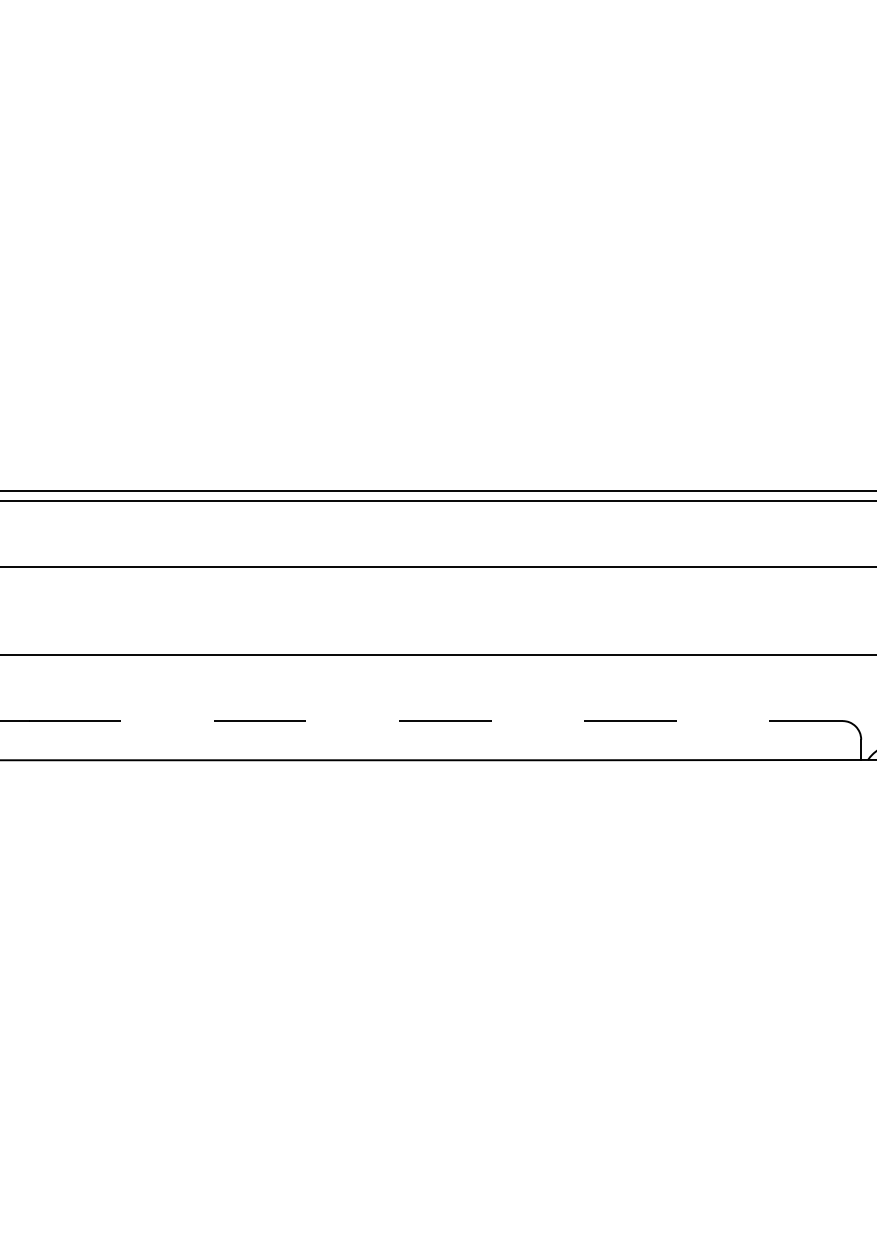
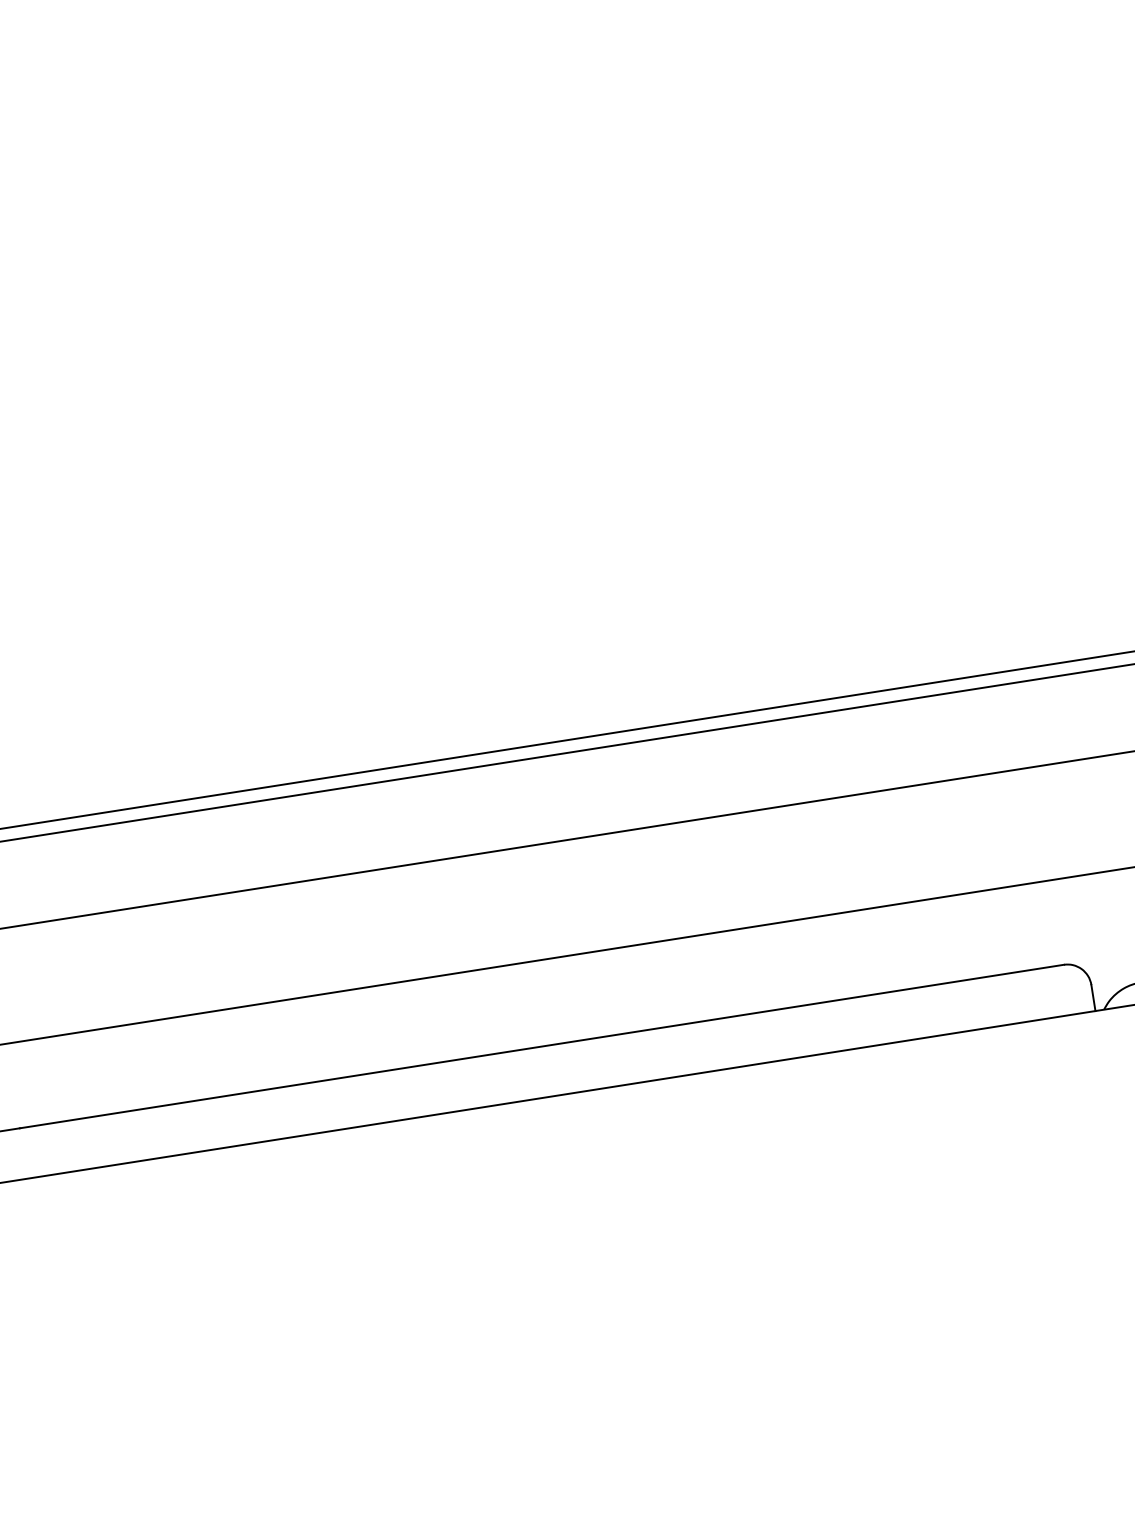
line: (436, 721) -> (542, 1046), dashed -> solid

